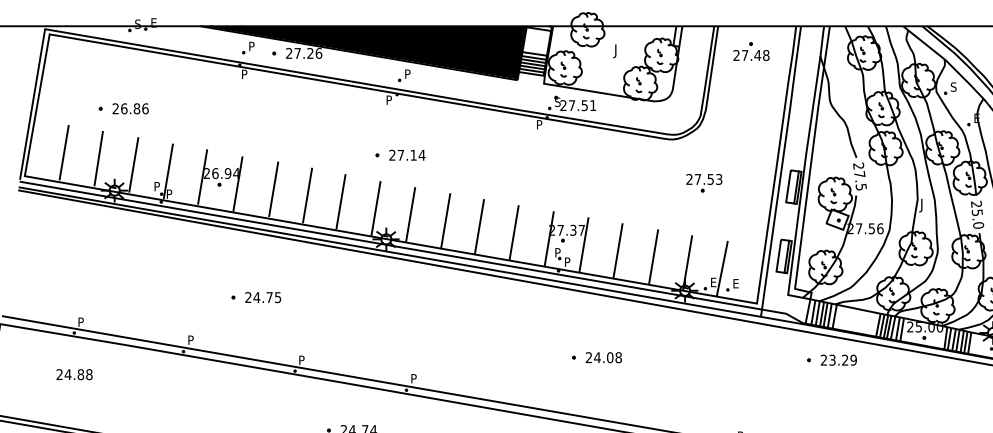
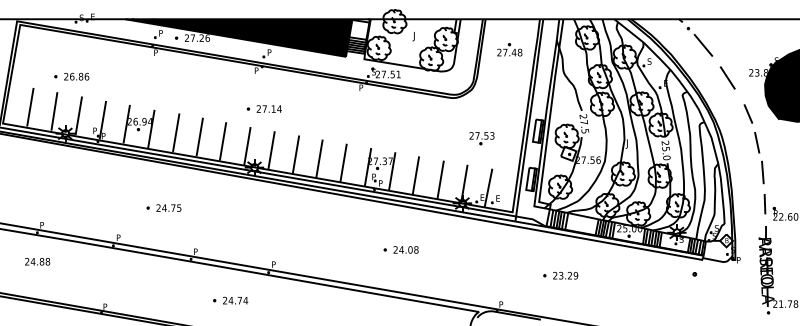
part: (751, 51) -> (509, 49), moved
part: (703, 183) -> (481, 138), moved
part: (831, 359) -> (560, 275), moved

